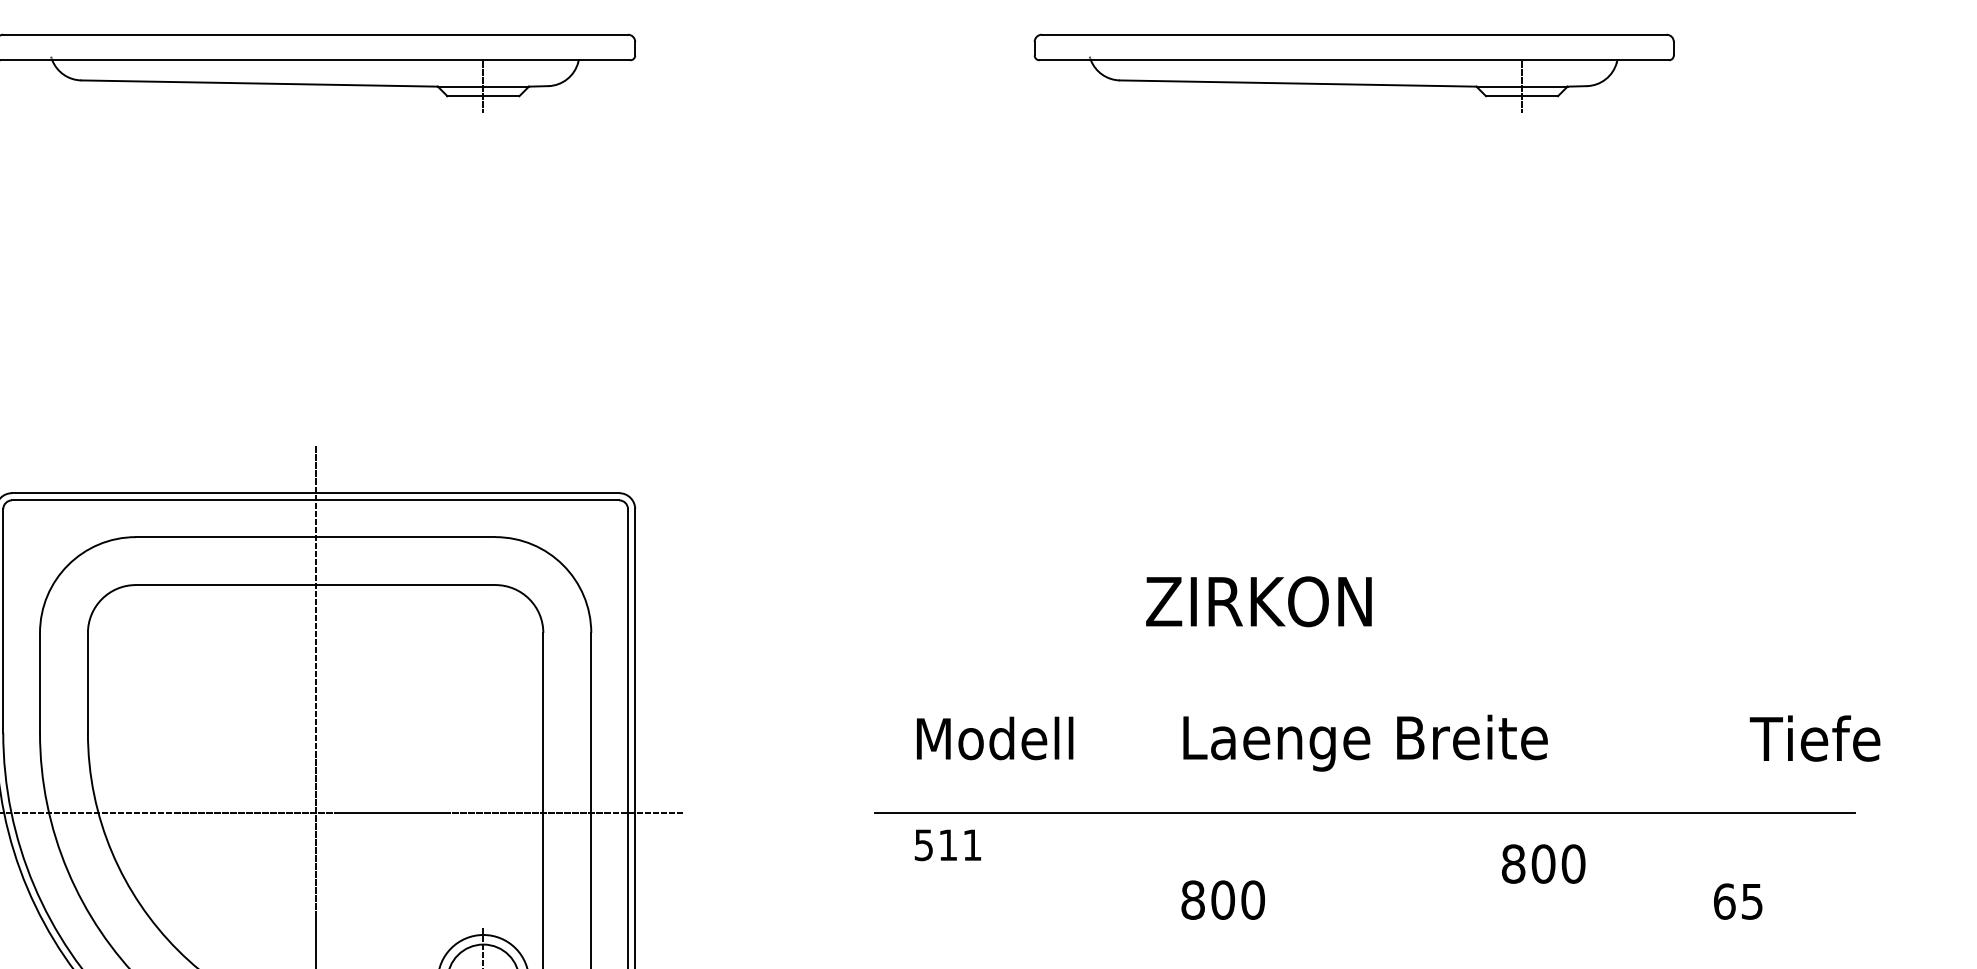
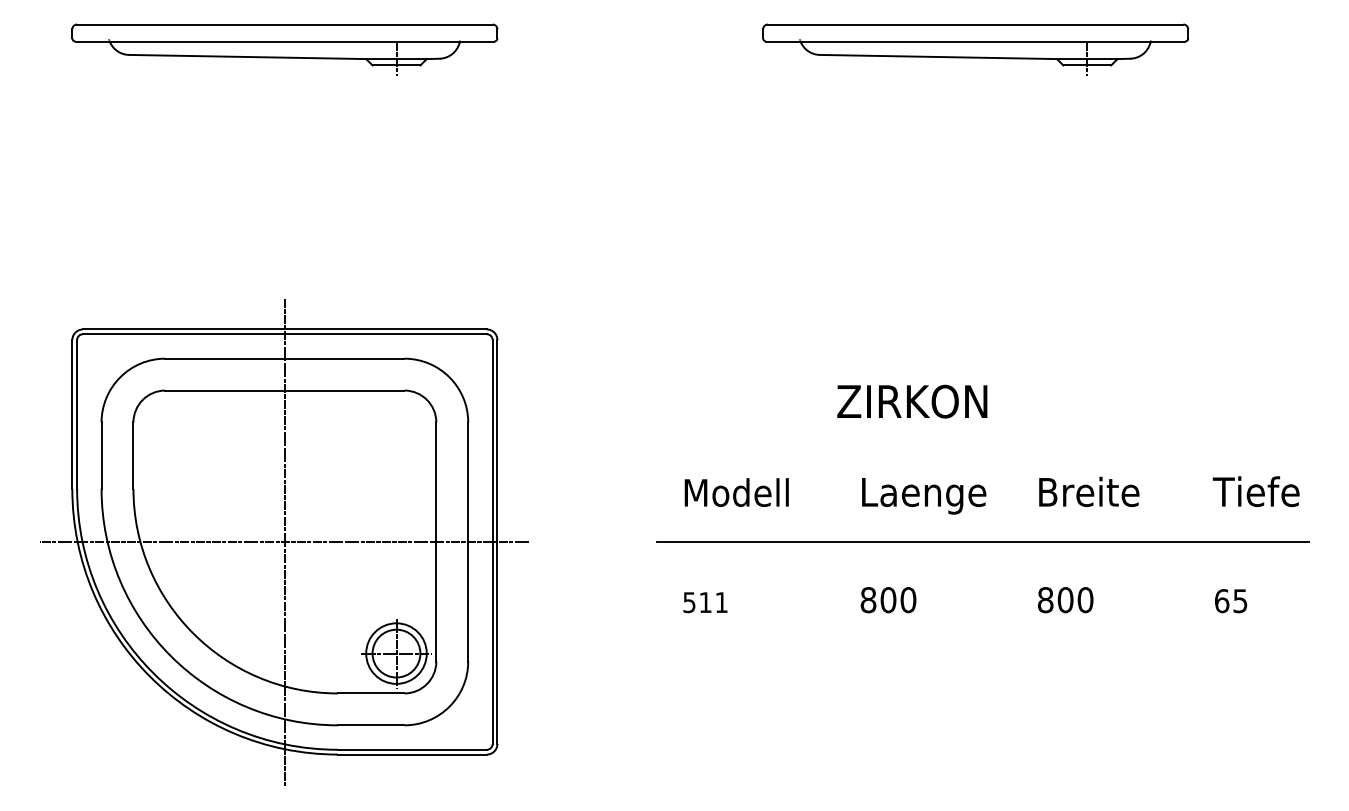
text: (1472, 736) -> (1089, 491), moved
text: (1814, 738) -> (1255, 491), moved
text: (948, 845) -> (705, 602), moved
text: (1543, 864) -> (1065, 600), moved

